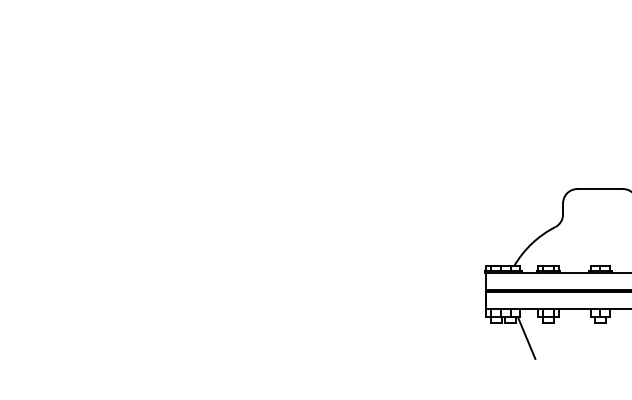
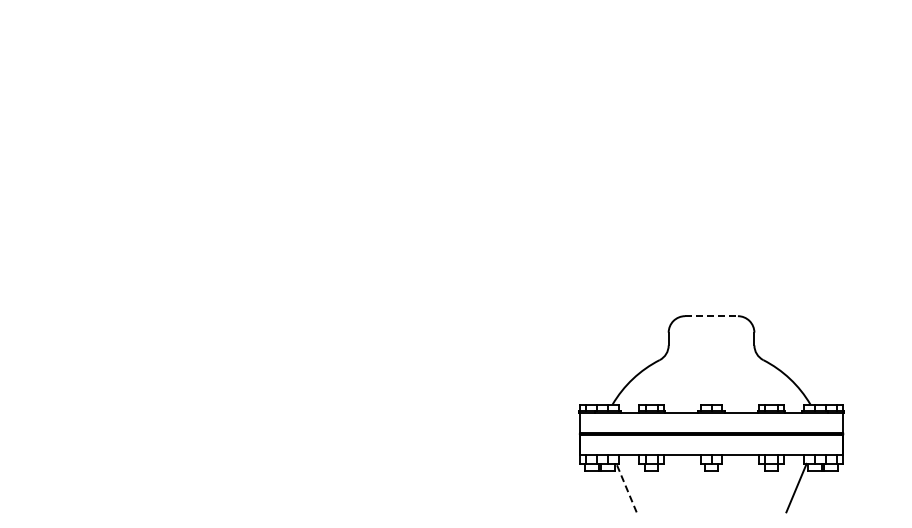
line: (601, 189) -> (712, 316), solid -> dashed
line: (526, 337) -> (626, 487), solid -> dashed

